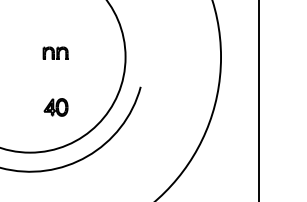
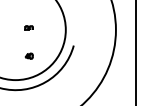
part: (54, 52) -> (28, 27), size x0.62
part: (54, 105) -> (28, 55), size x0.62

